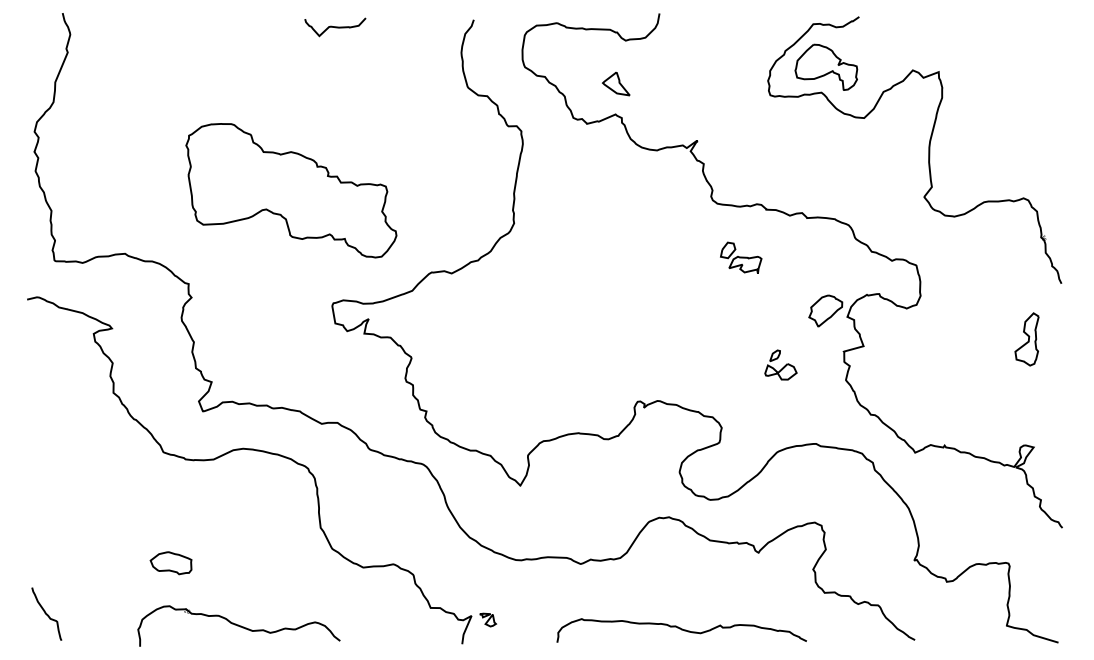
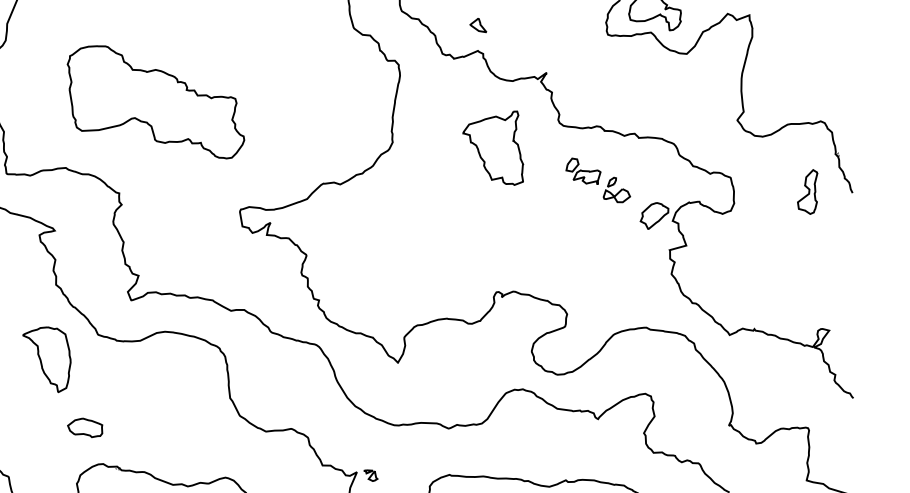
part: (615, 84) -> (477, 25), size x0.71
part: (291, 190) -> (156, 102), moved
part: (633, 229) -> (493, 147), added
part: (1026, 339) -> (807, 192), moved
part: (780, 364) -> (616, 189), moved
part: (102, 481) -> (46, 359), added
part: (170, 563) -> (84, 428), moved

